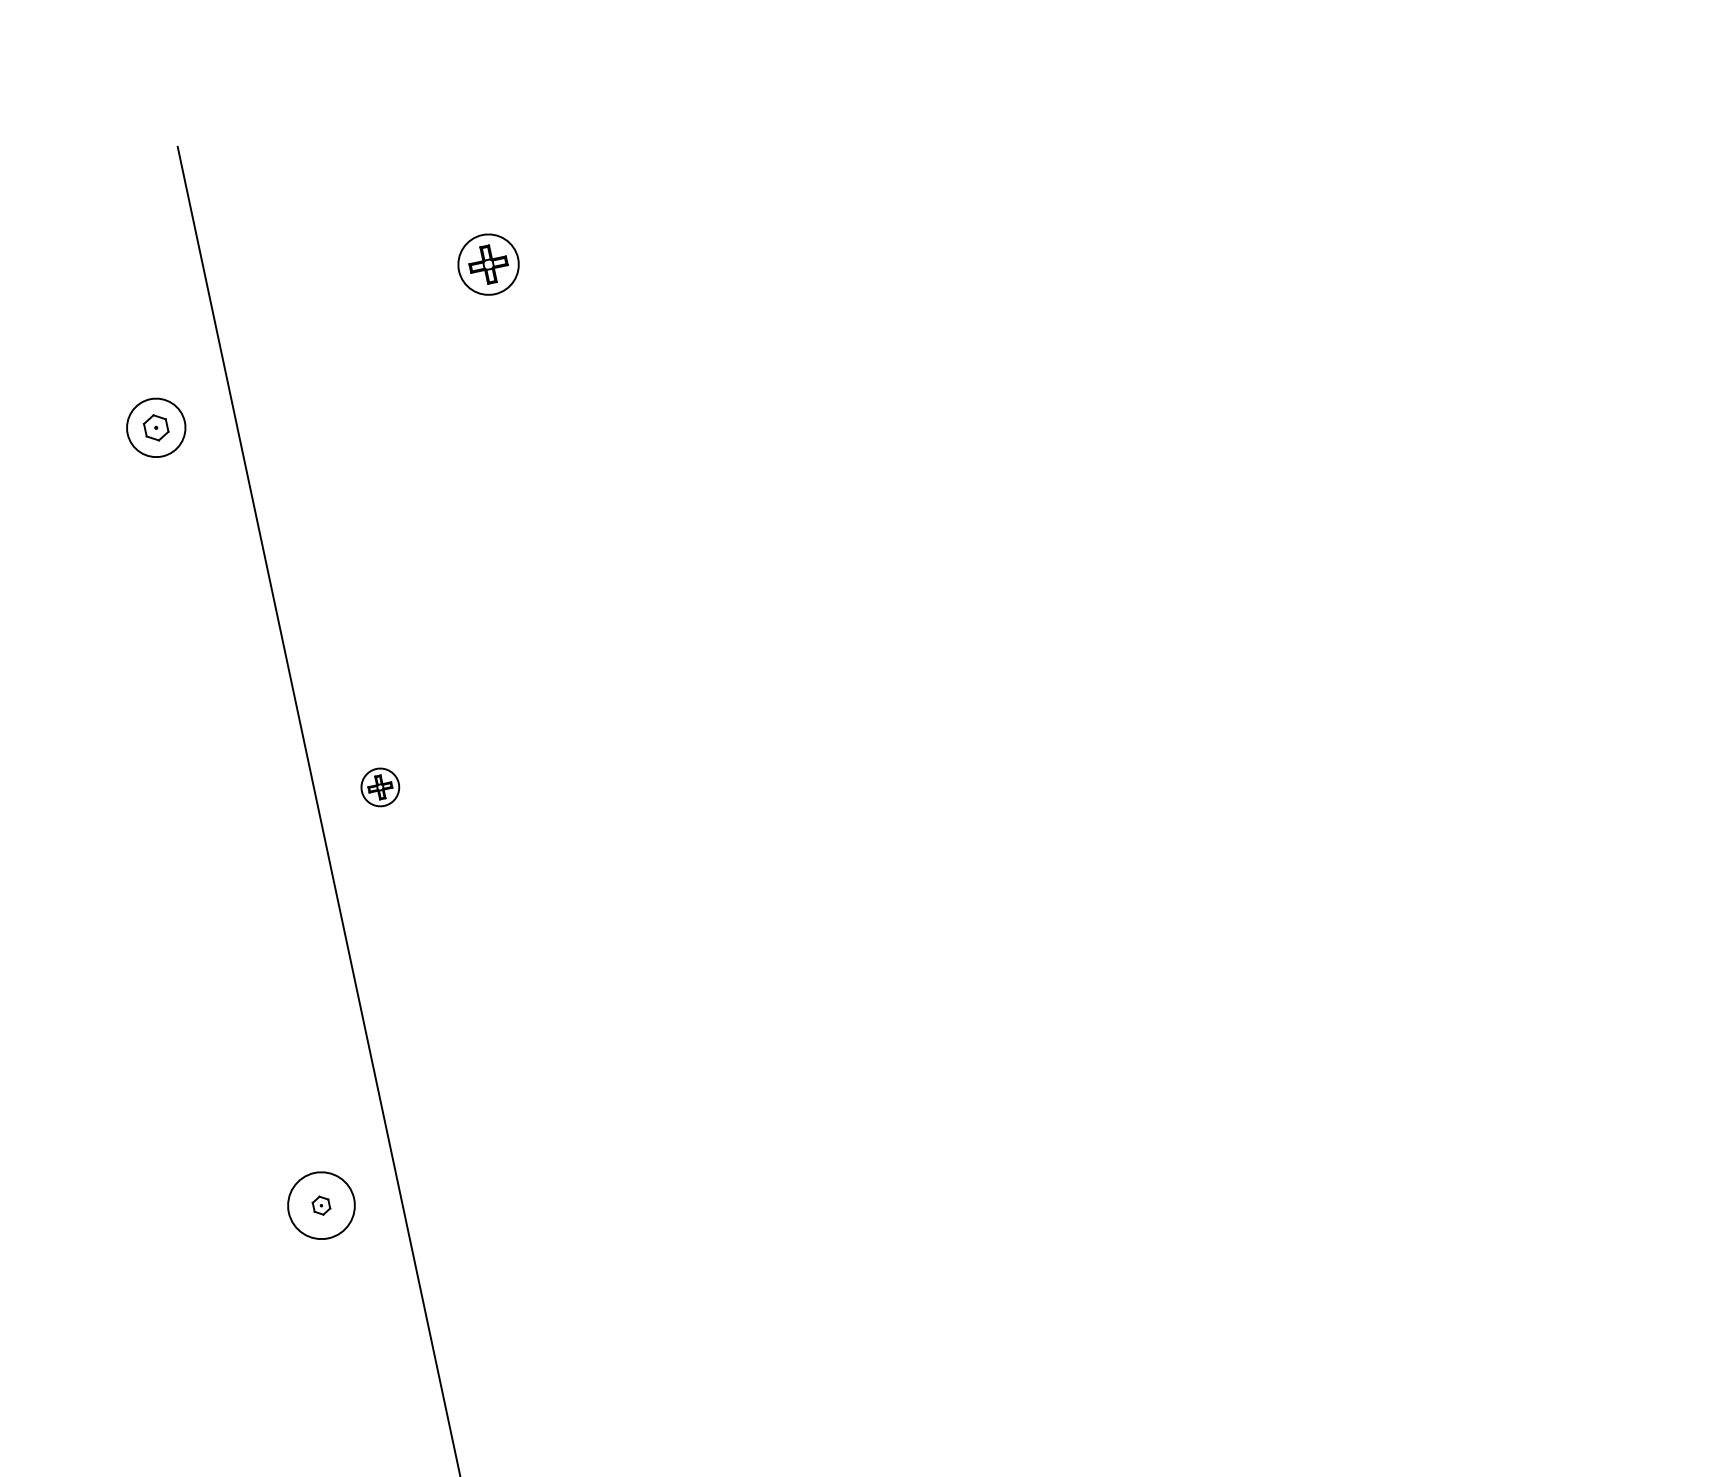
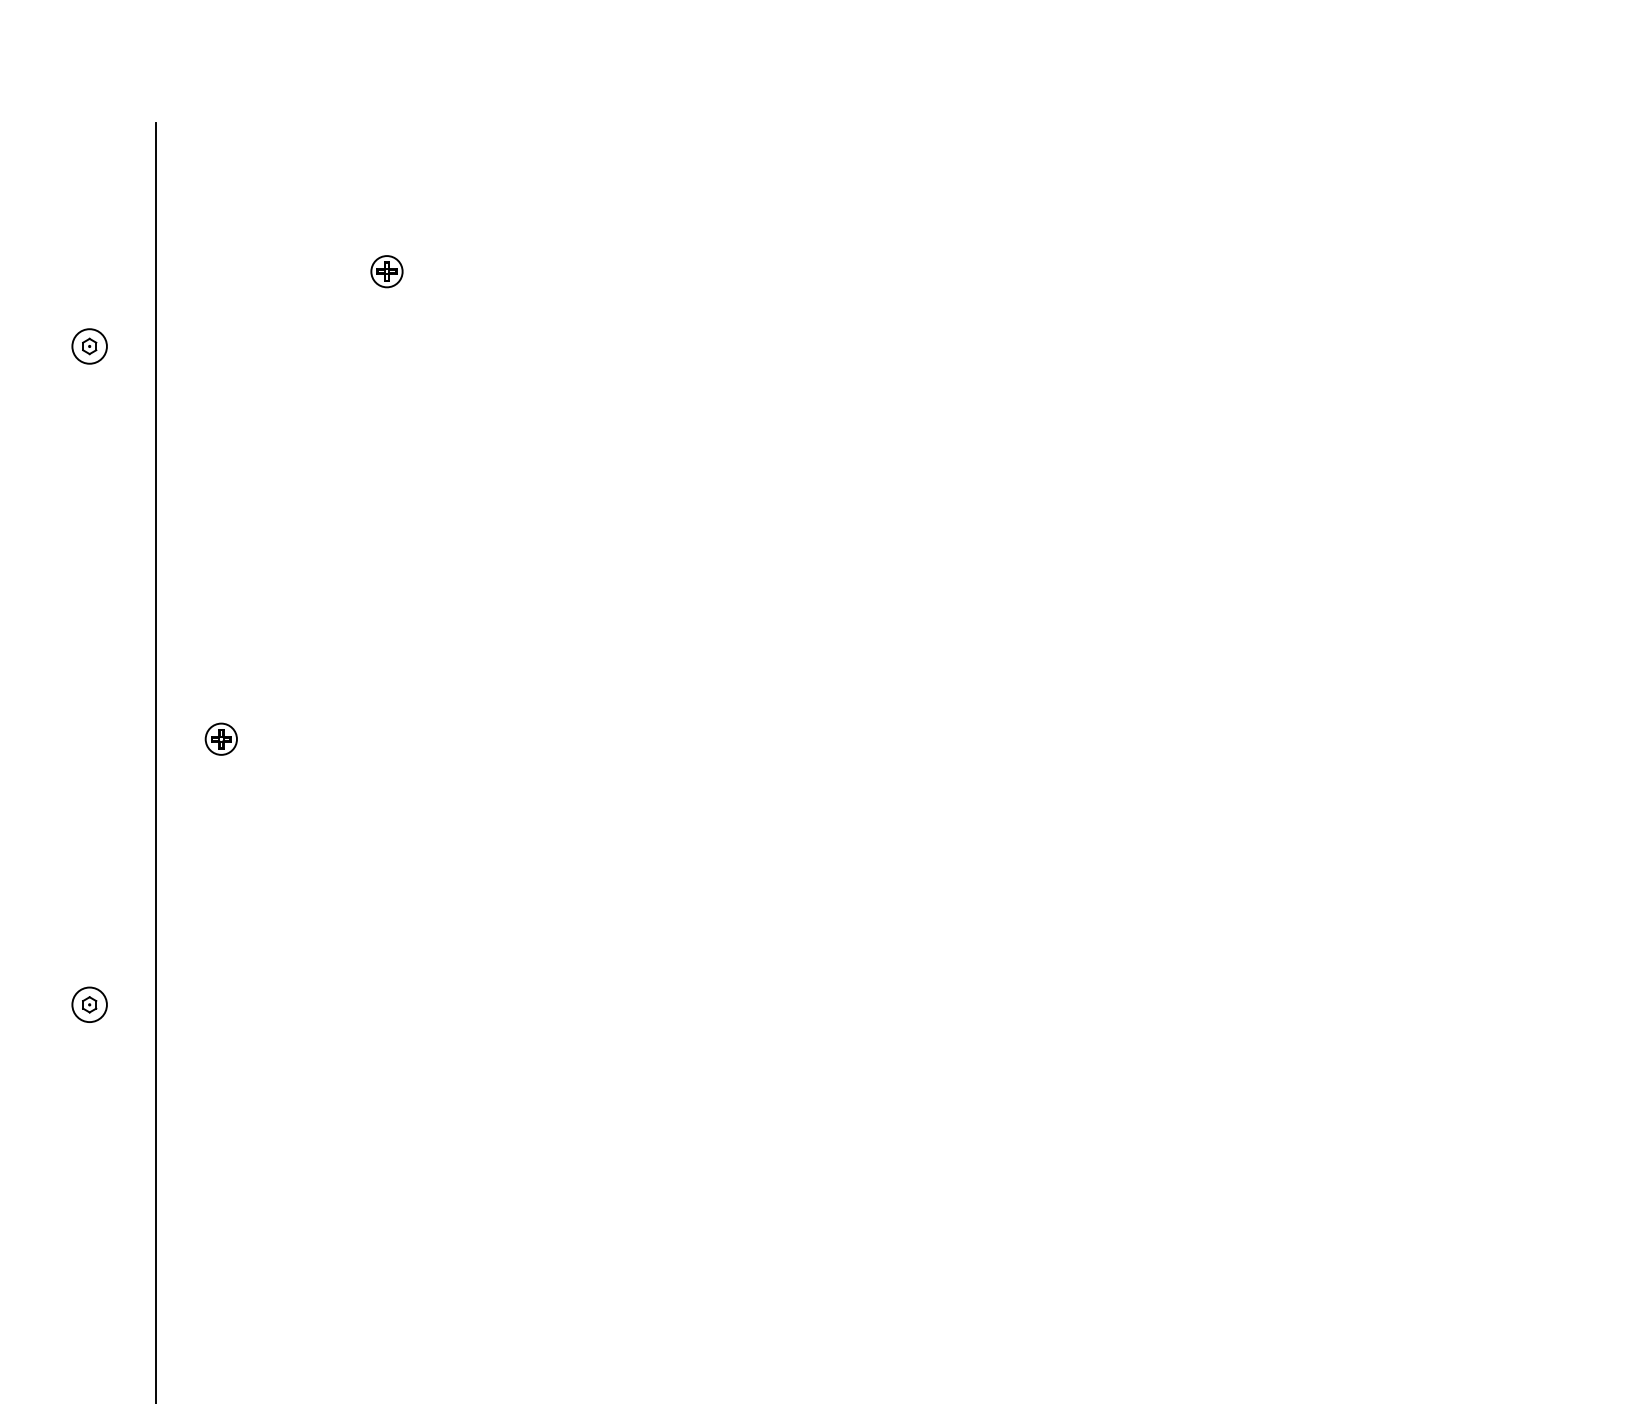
part: (487, 264) -> (386, 271), size x0.62
part: (155, 427) -> (89, 346), size x0.71
part: (379, 786) -> (220, 738), moved
circle: (321, 1205) -> (89, 1004), size x0.62

